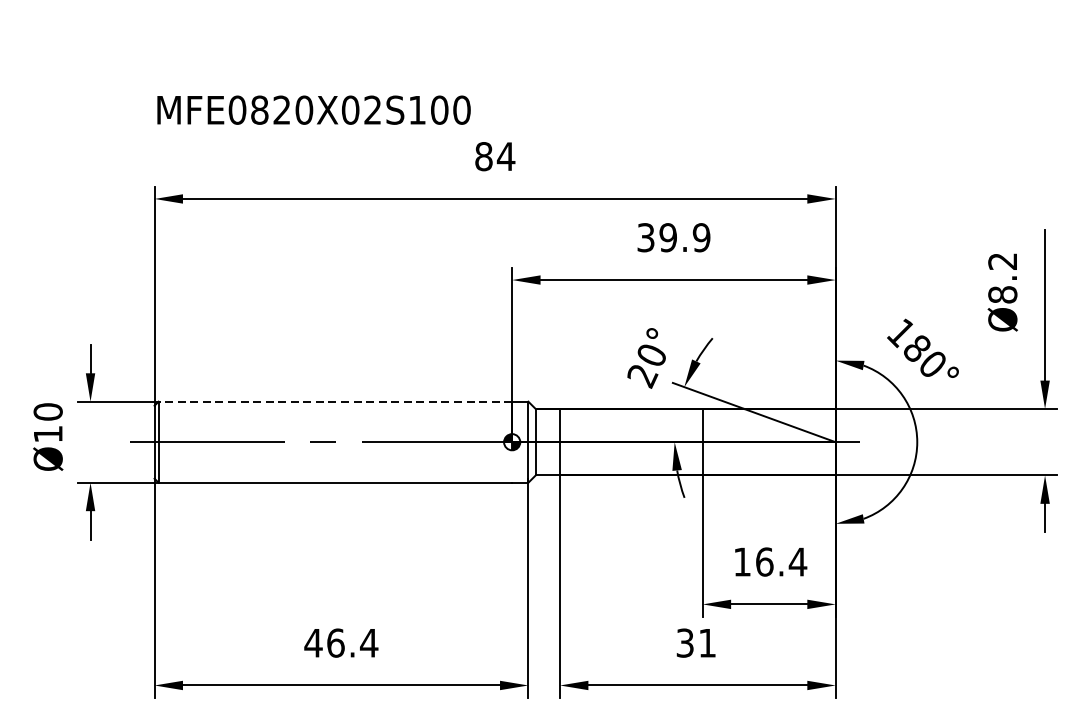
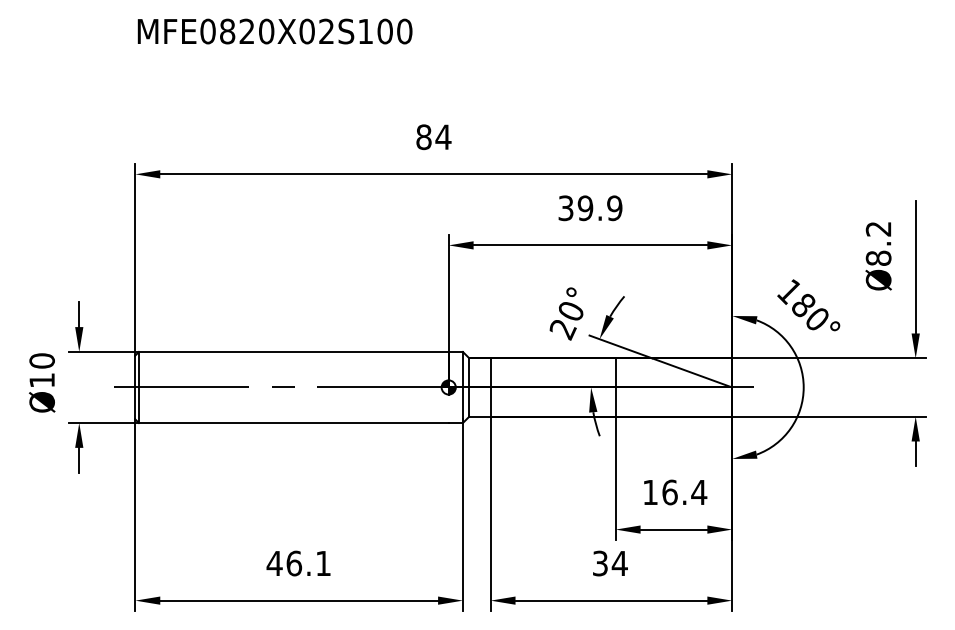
text: (313, 110) -> (274, 31), moved
line: (335, 401) -> (293, 351), dashed -> solid
text: (369, 643) -> (323, 563), 46.4 -> 46.1
text: (707, 643) -> (619, 563), 31 -> 34

